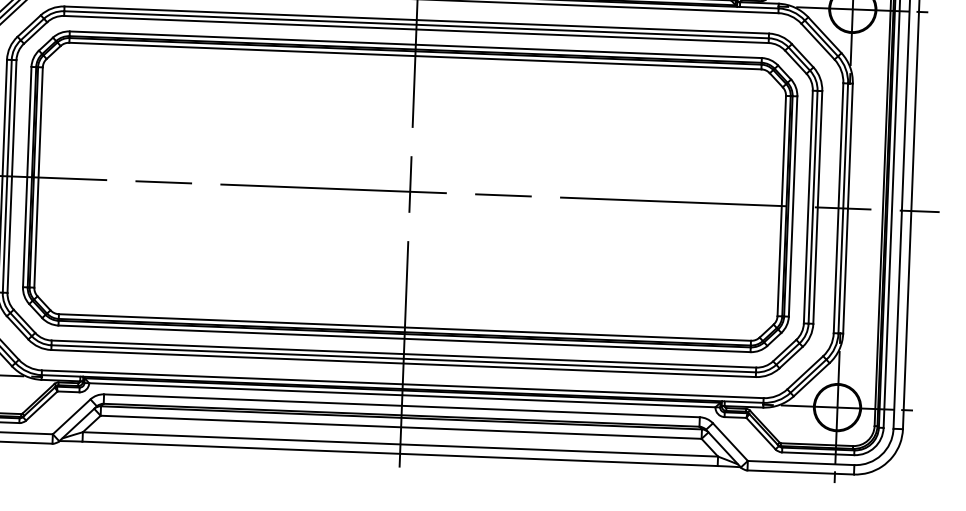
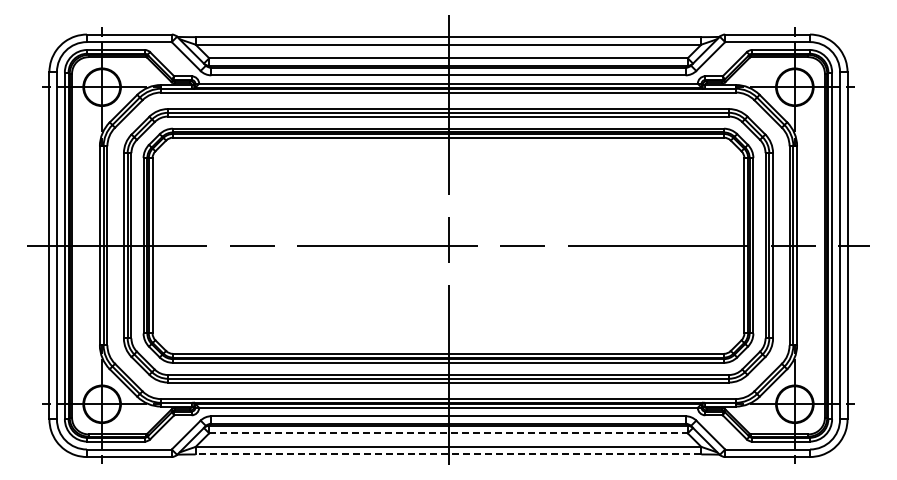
line: (401, 427) -> (448, 433), solid -> dashed
line: (400, 453) -> (448, 454), solid -> dashed

